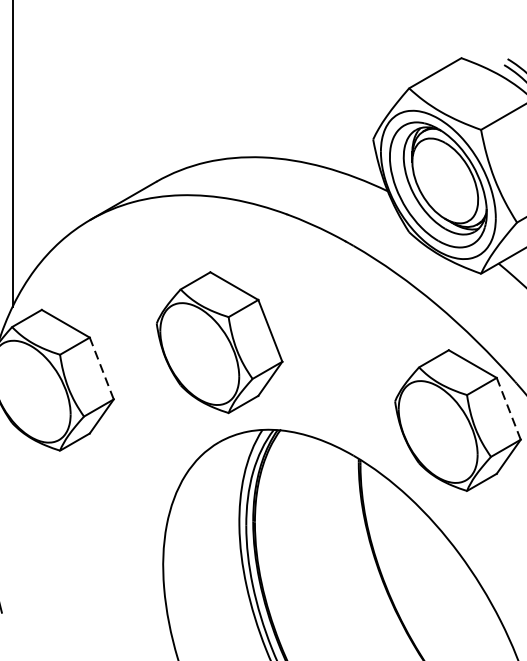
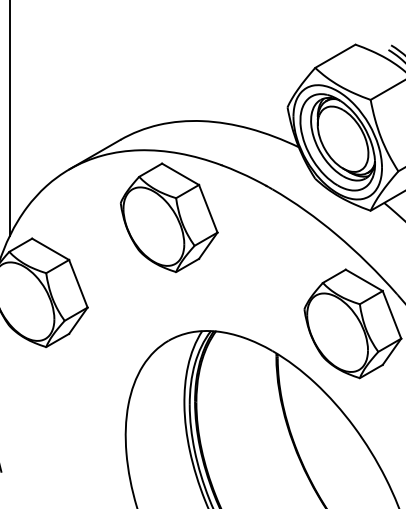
part: (220, 342) -> (169, 217), moved
line: (101, 368) -> (78, 283), dashed -> solid
line: (508, 408) -> (391, 314), dashed -> solid

